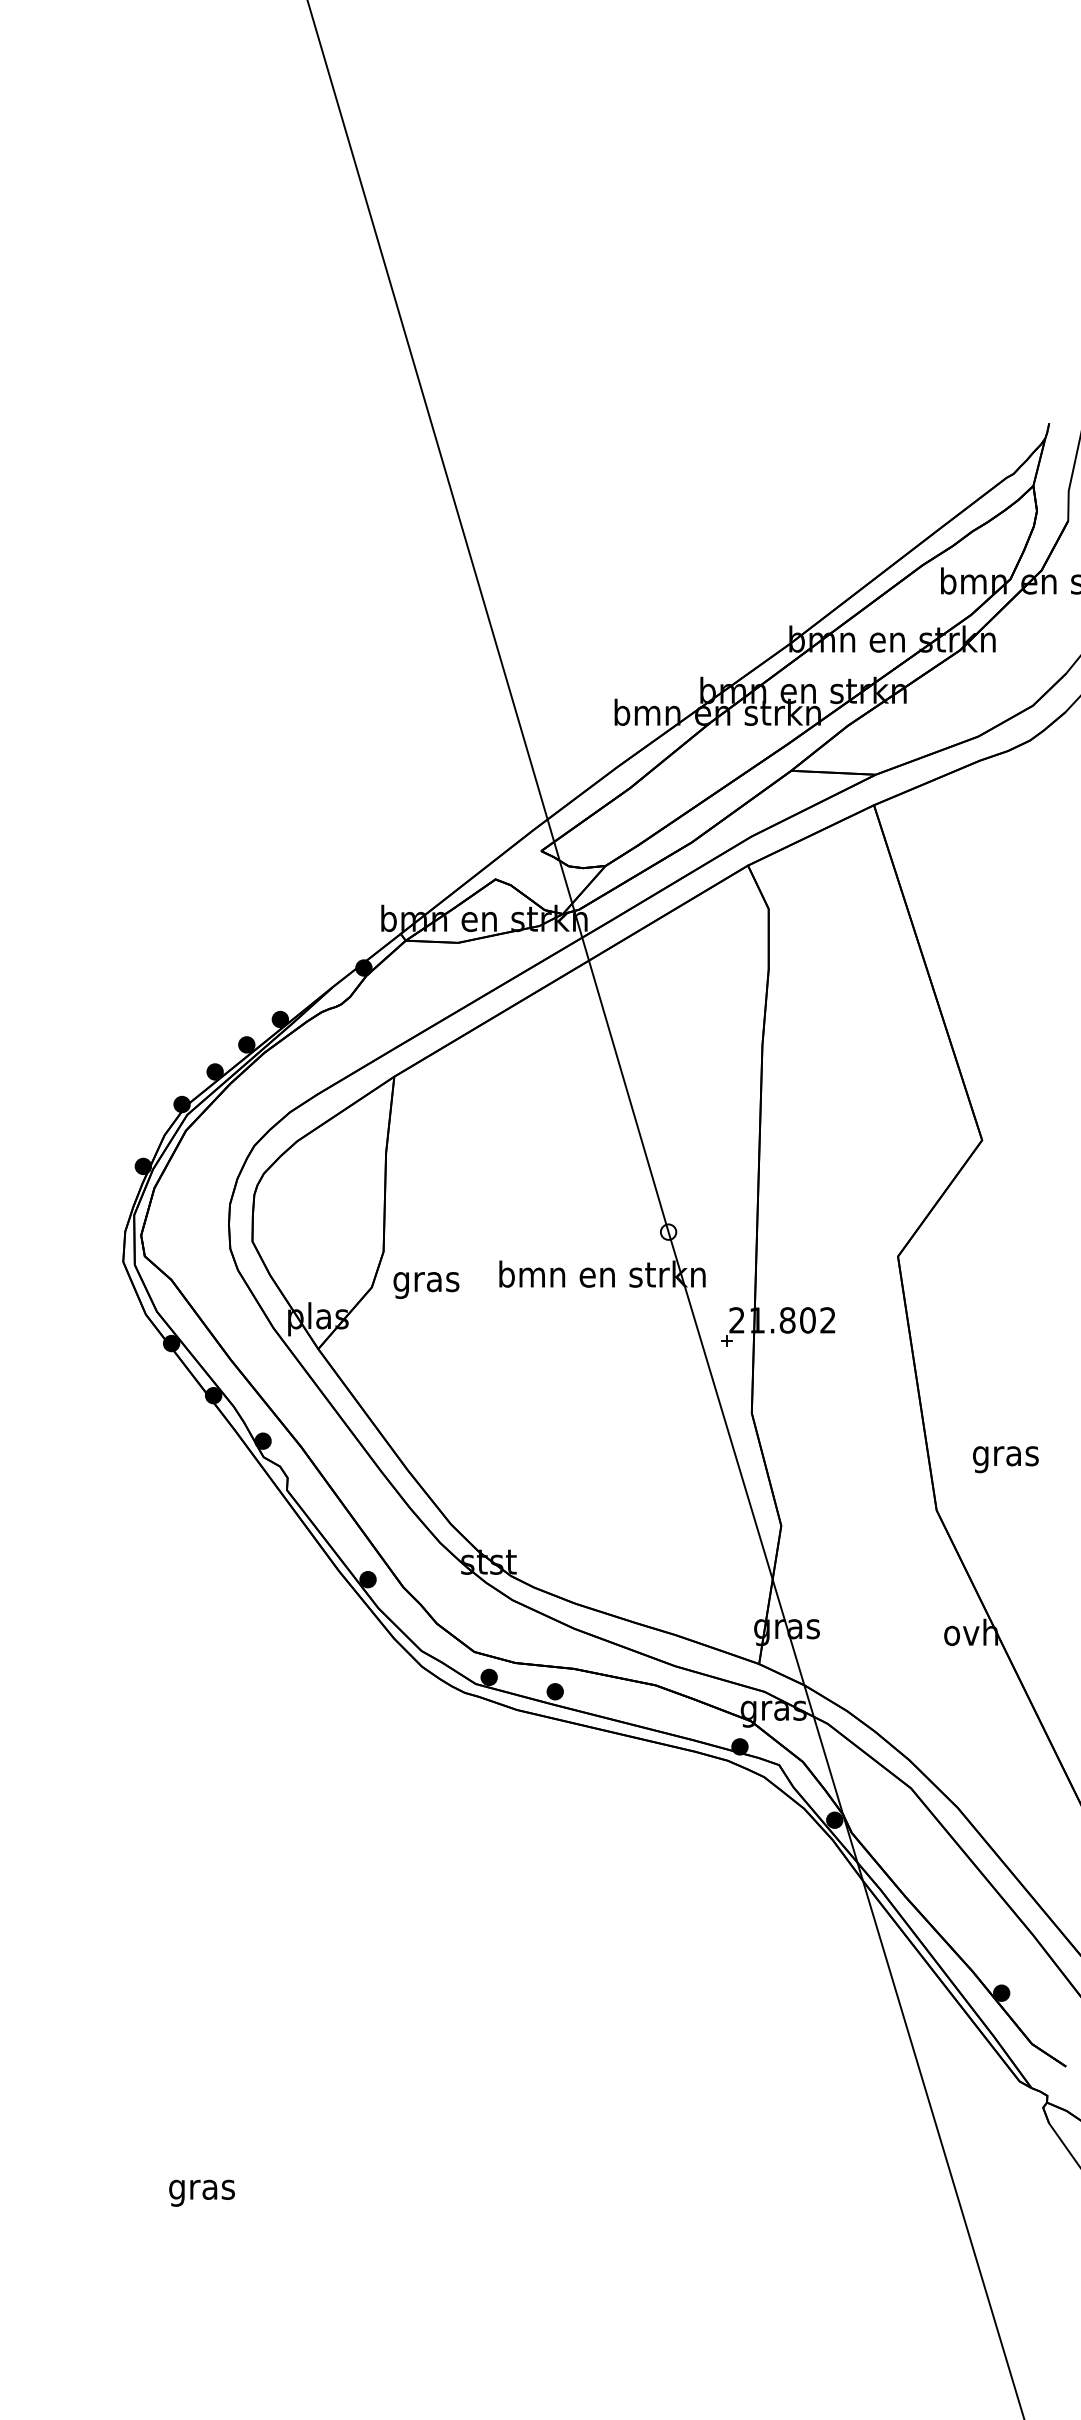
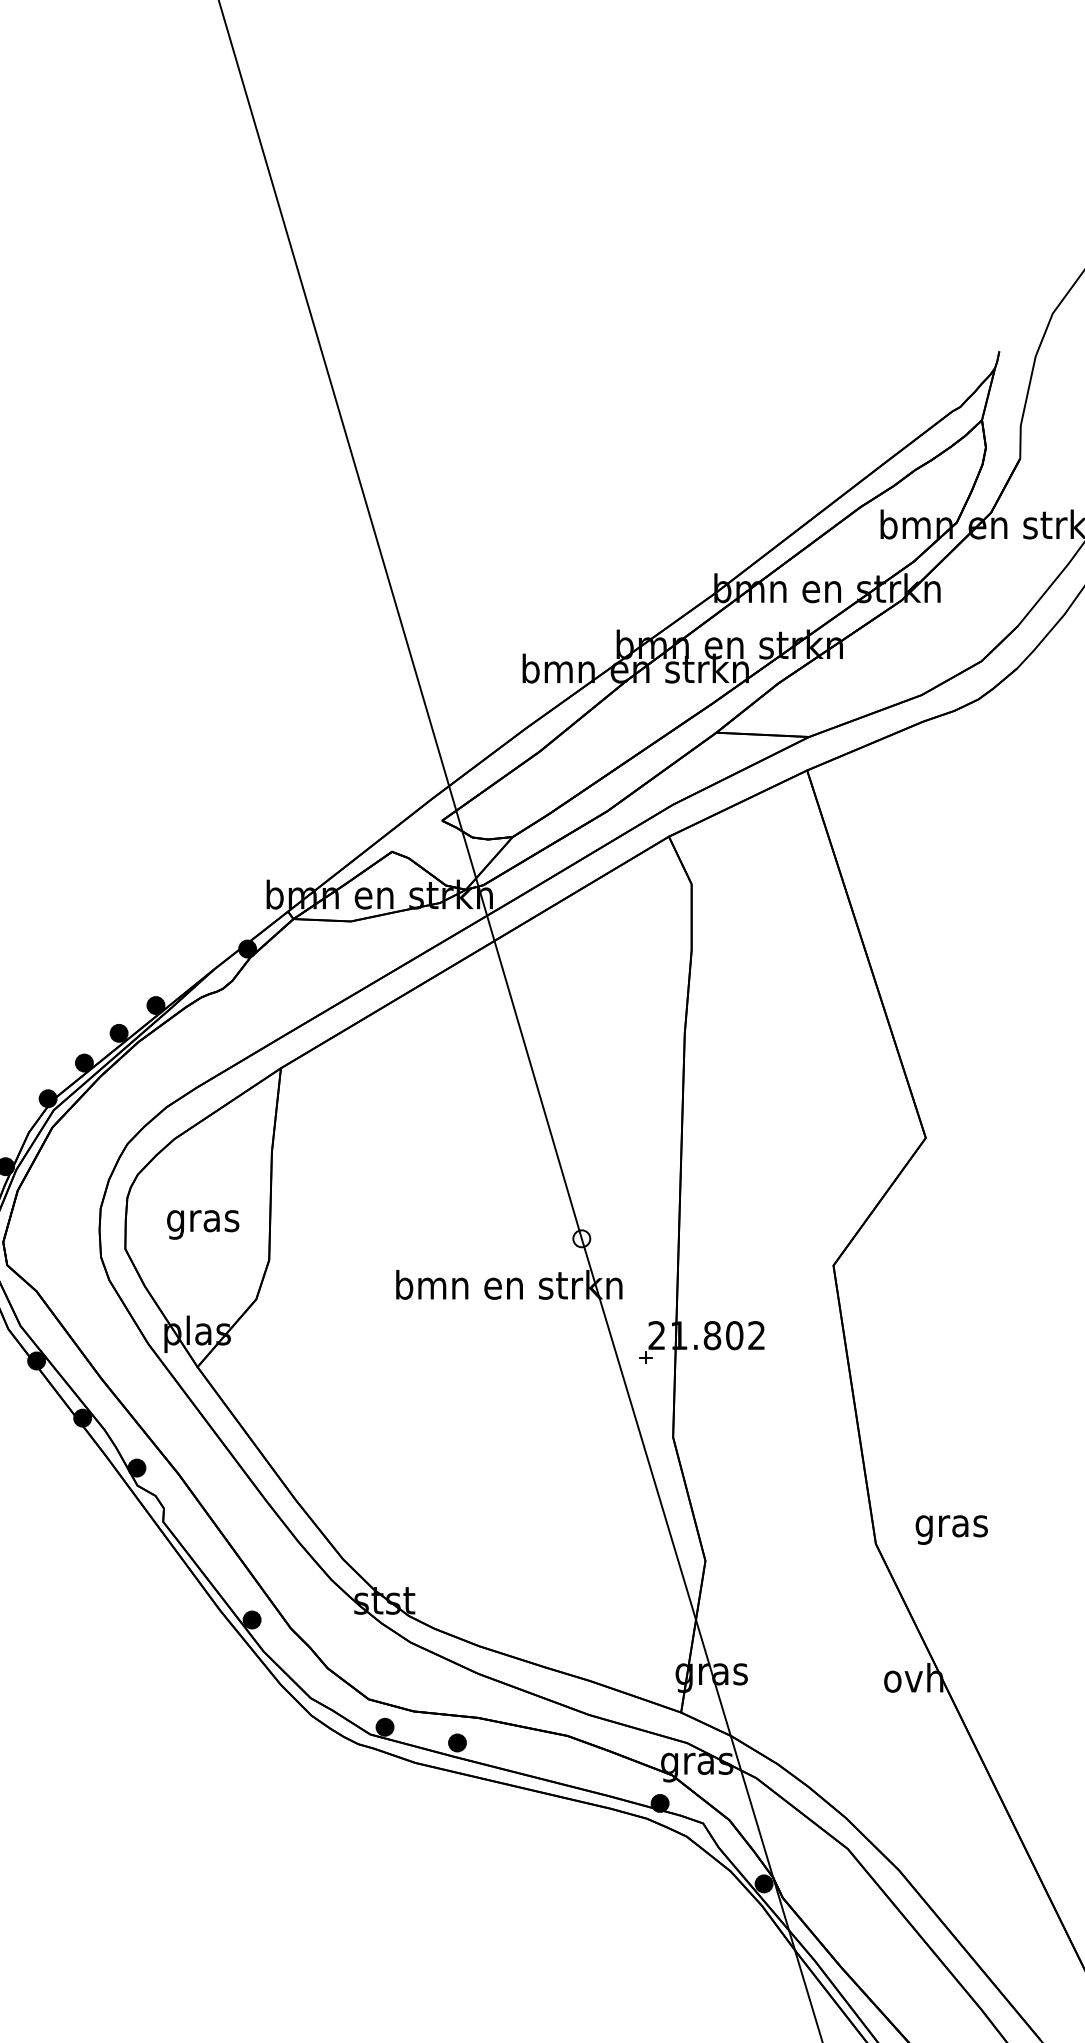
text: (426, 1285) -> (203, 1224), moved
text: (1005, 1459) -> (951, 1529), moved

